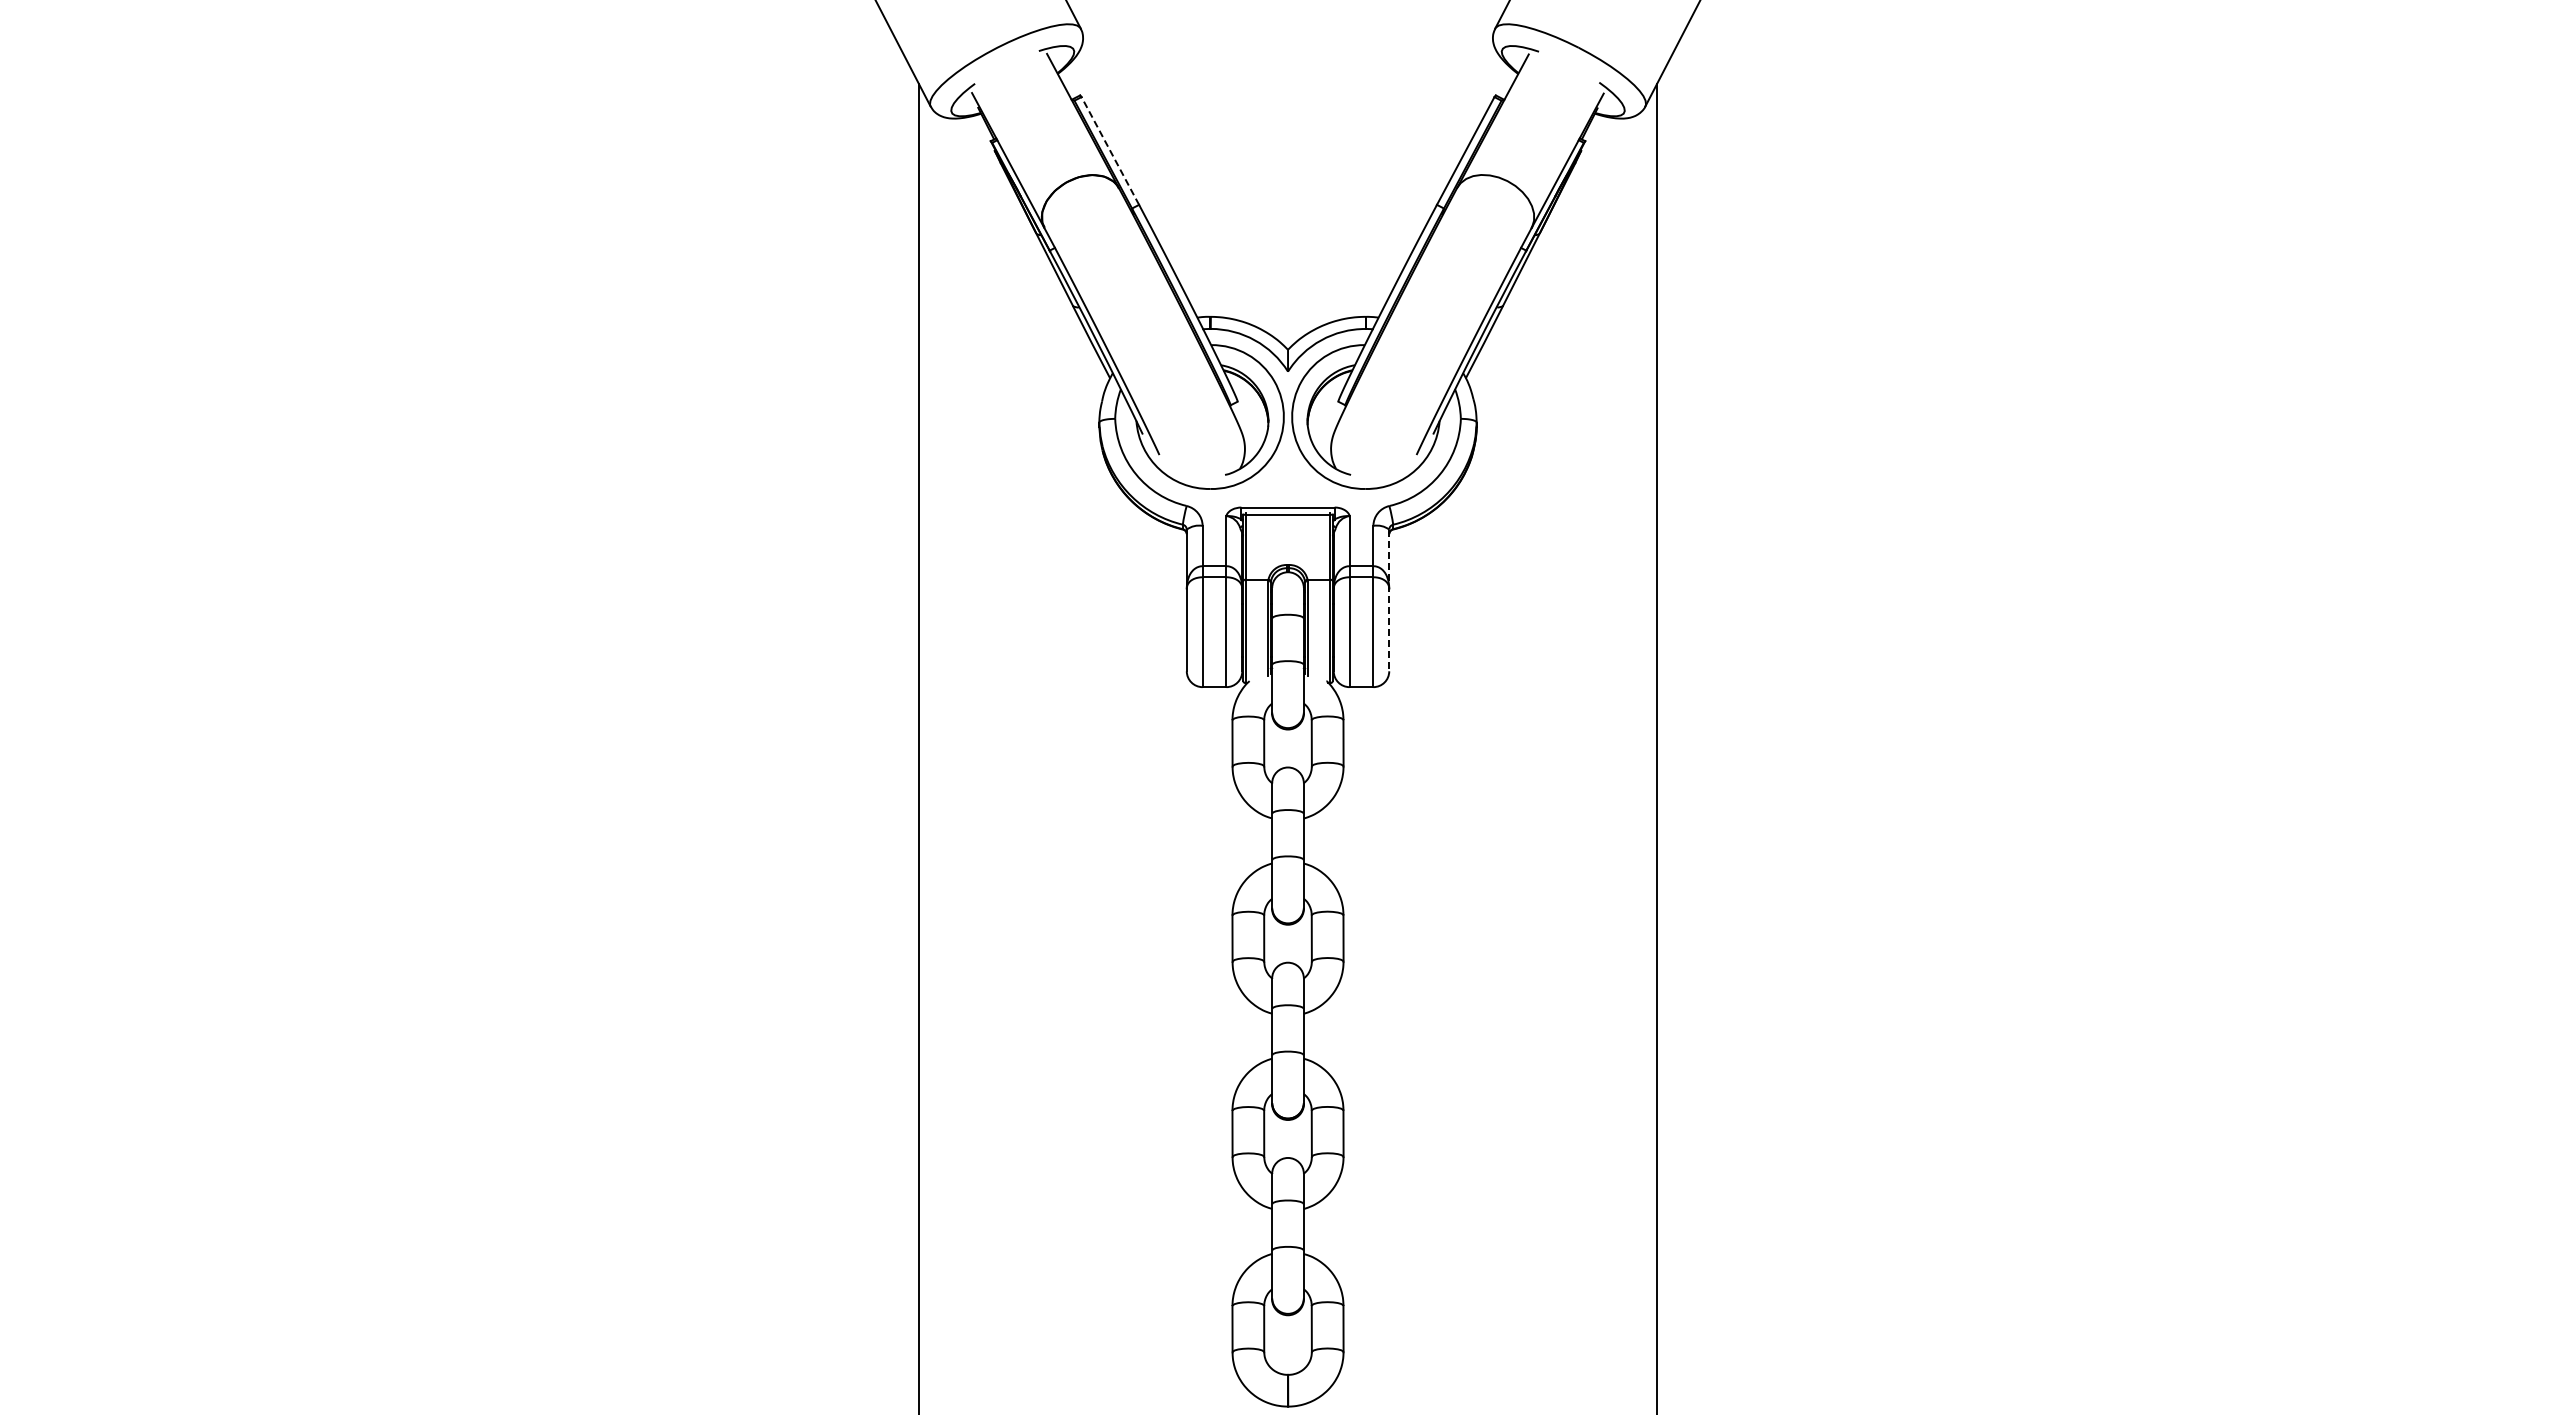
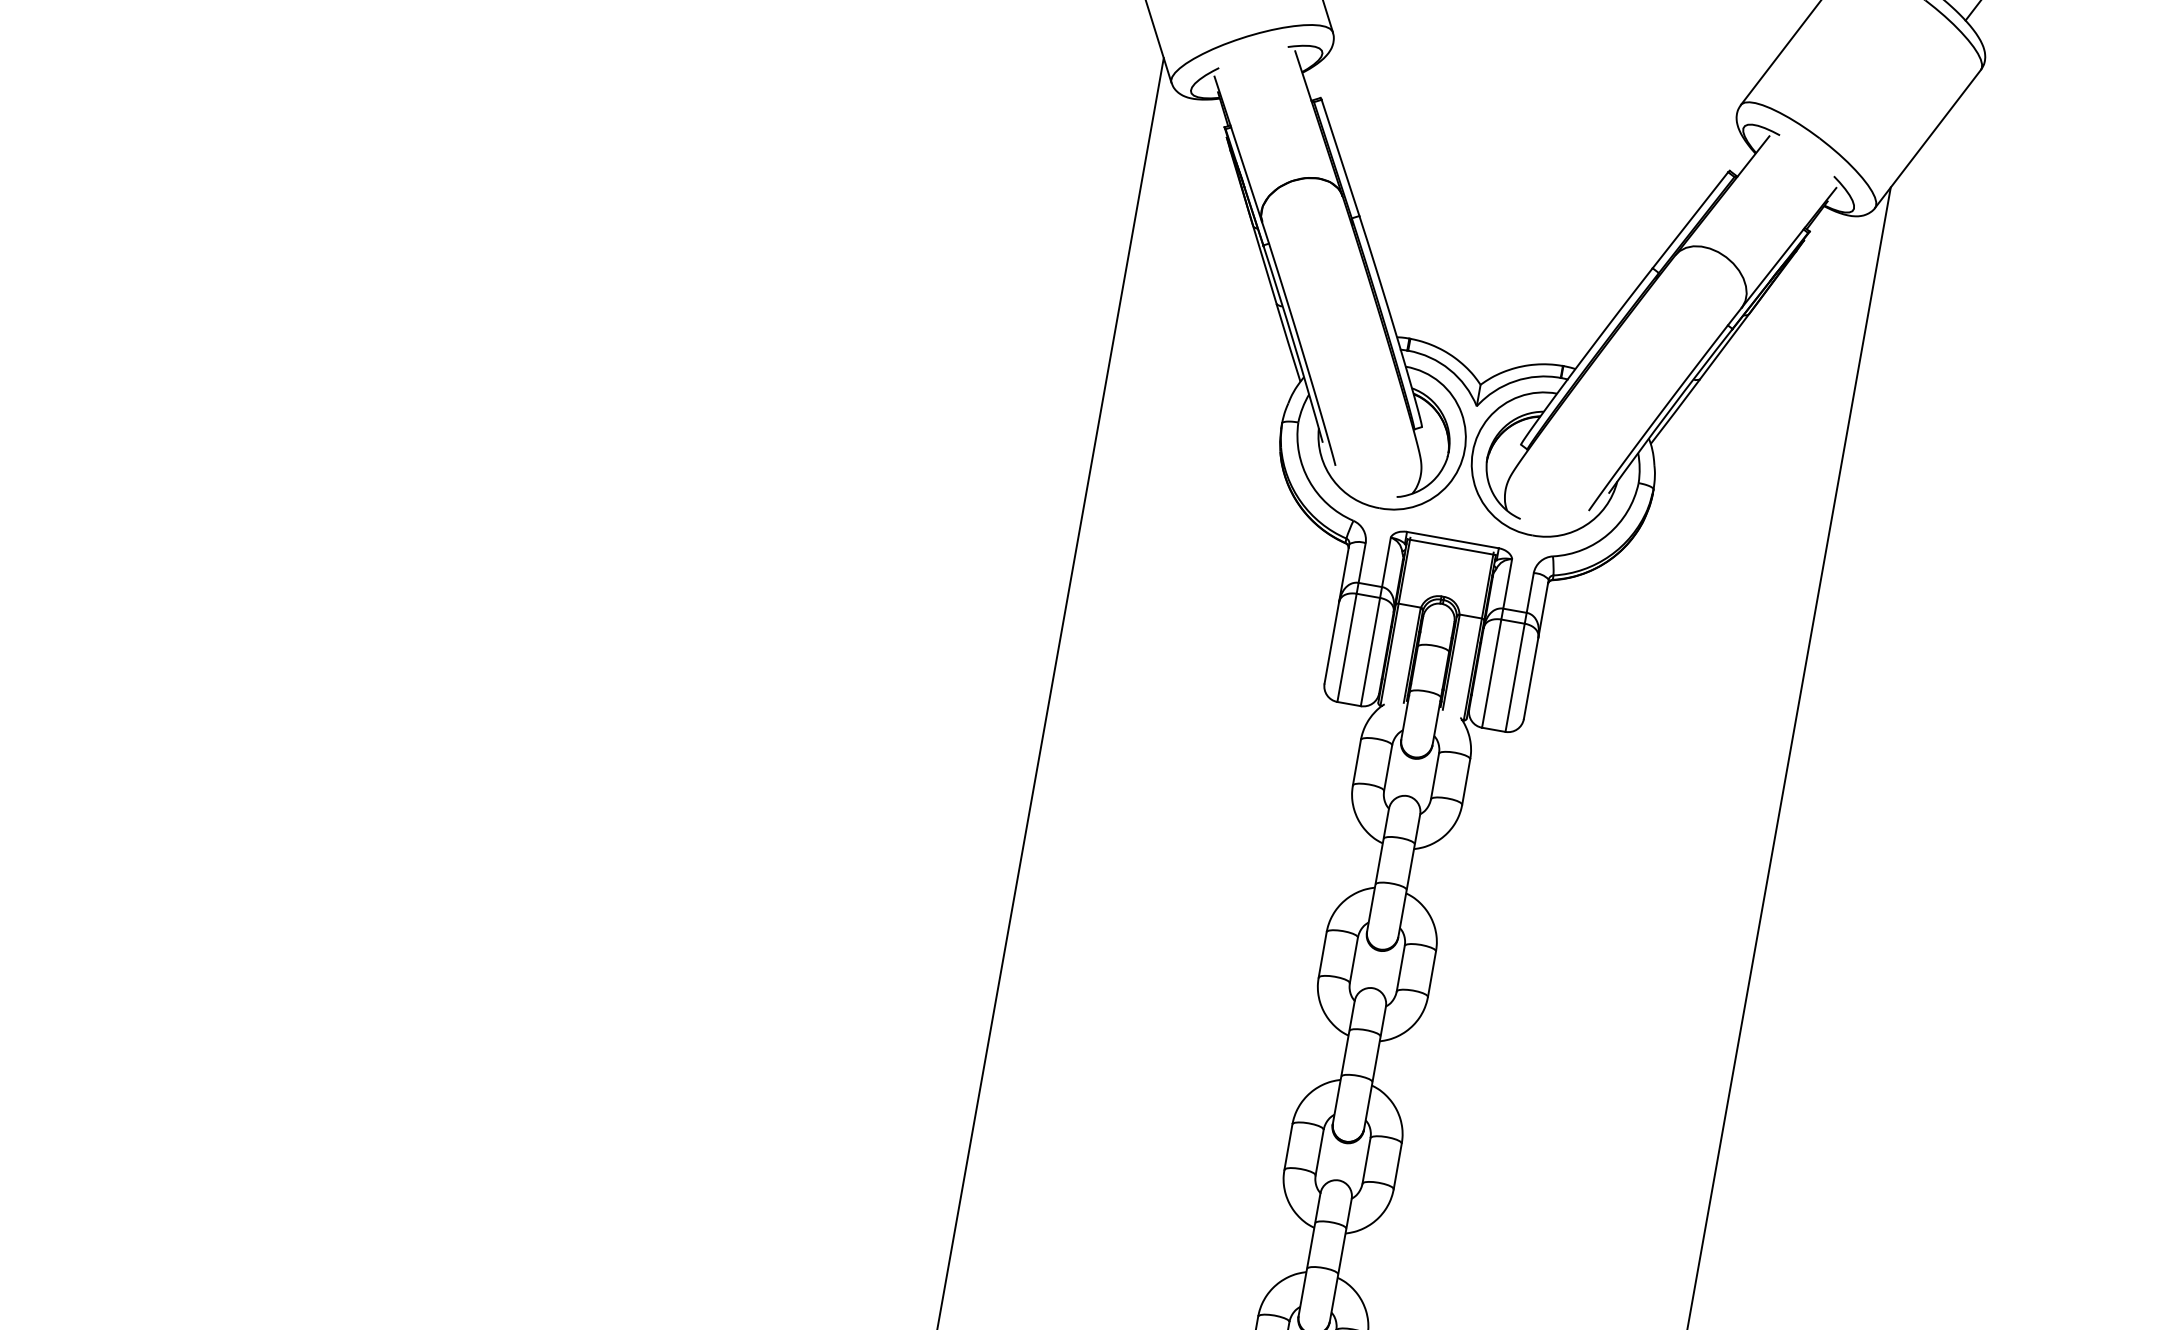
line: (1110, 150) -> (1340, 157), dashed -> solid
line: (1389, 600) -> (1536, 649), dashed -> solid

